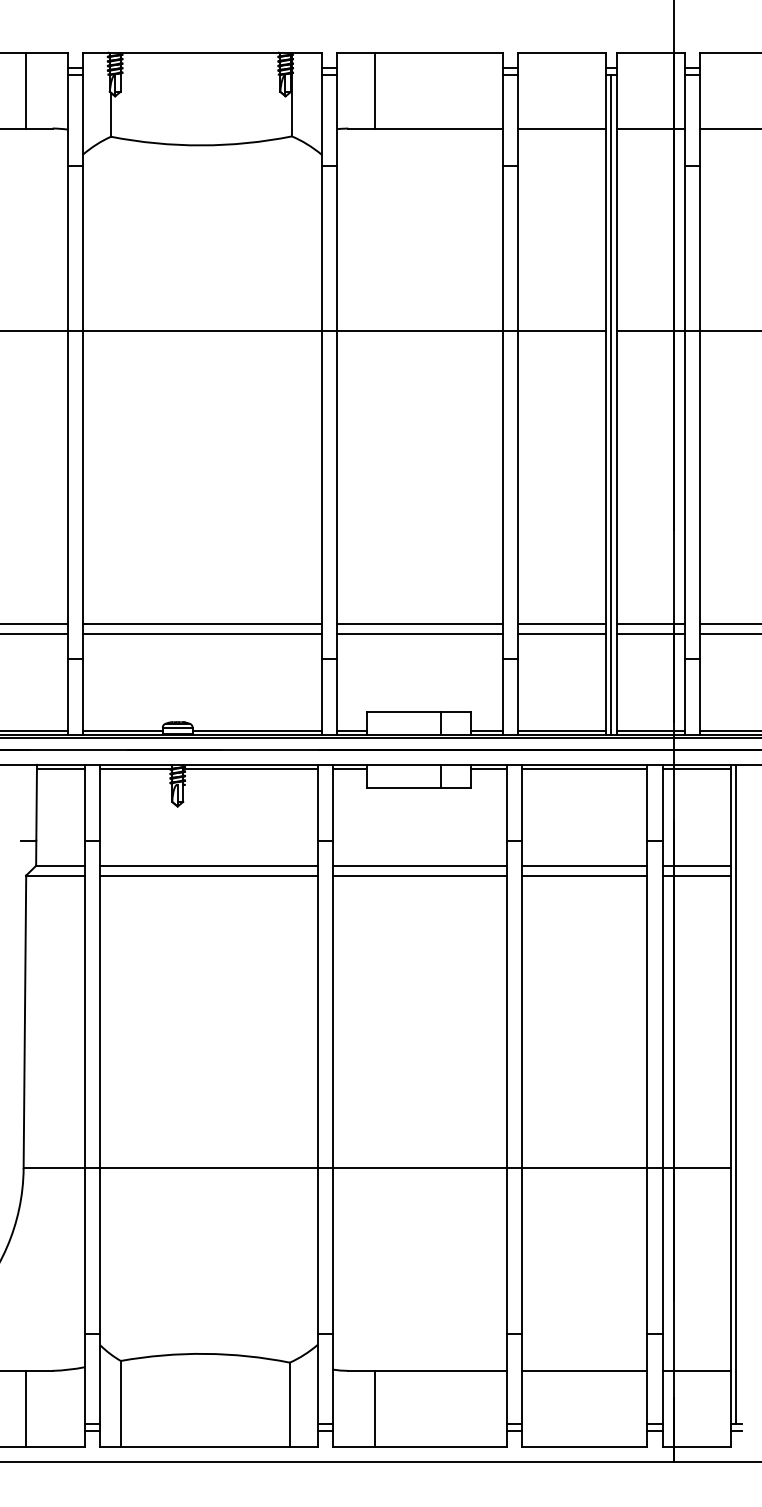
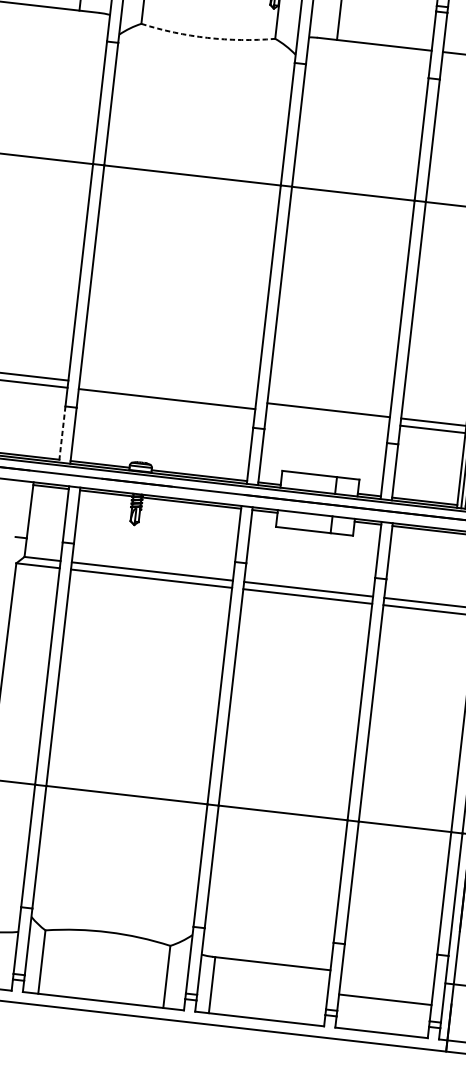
arc: (201, 145) -> (207, 37), solid -> dashed
line: (202, 623) -> (168, 391), removed
line: (419, 633) -> (327, 417), removed
line: (67, 696) -> (62, 434), solid -> dashed
line: (584, 1370) -> (385, 999), moved
line: (374, 1408) -> (212, 984), moved

